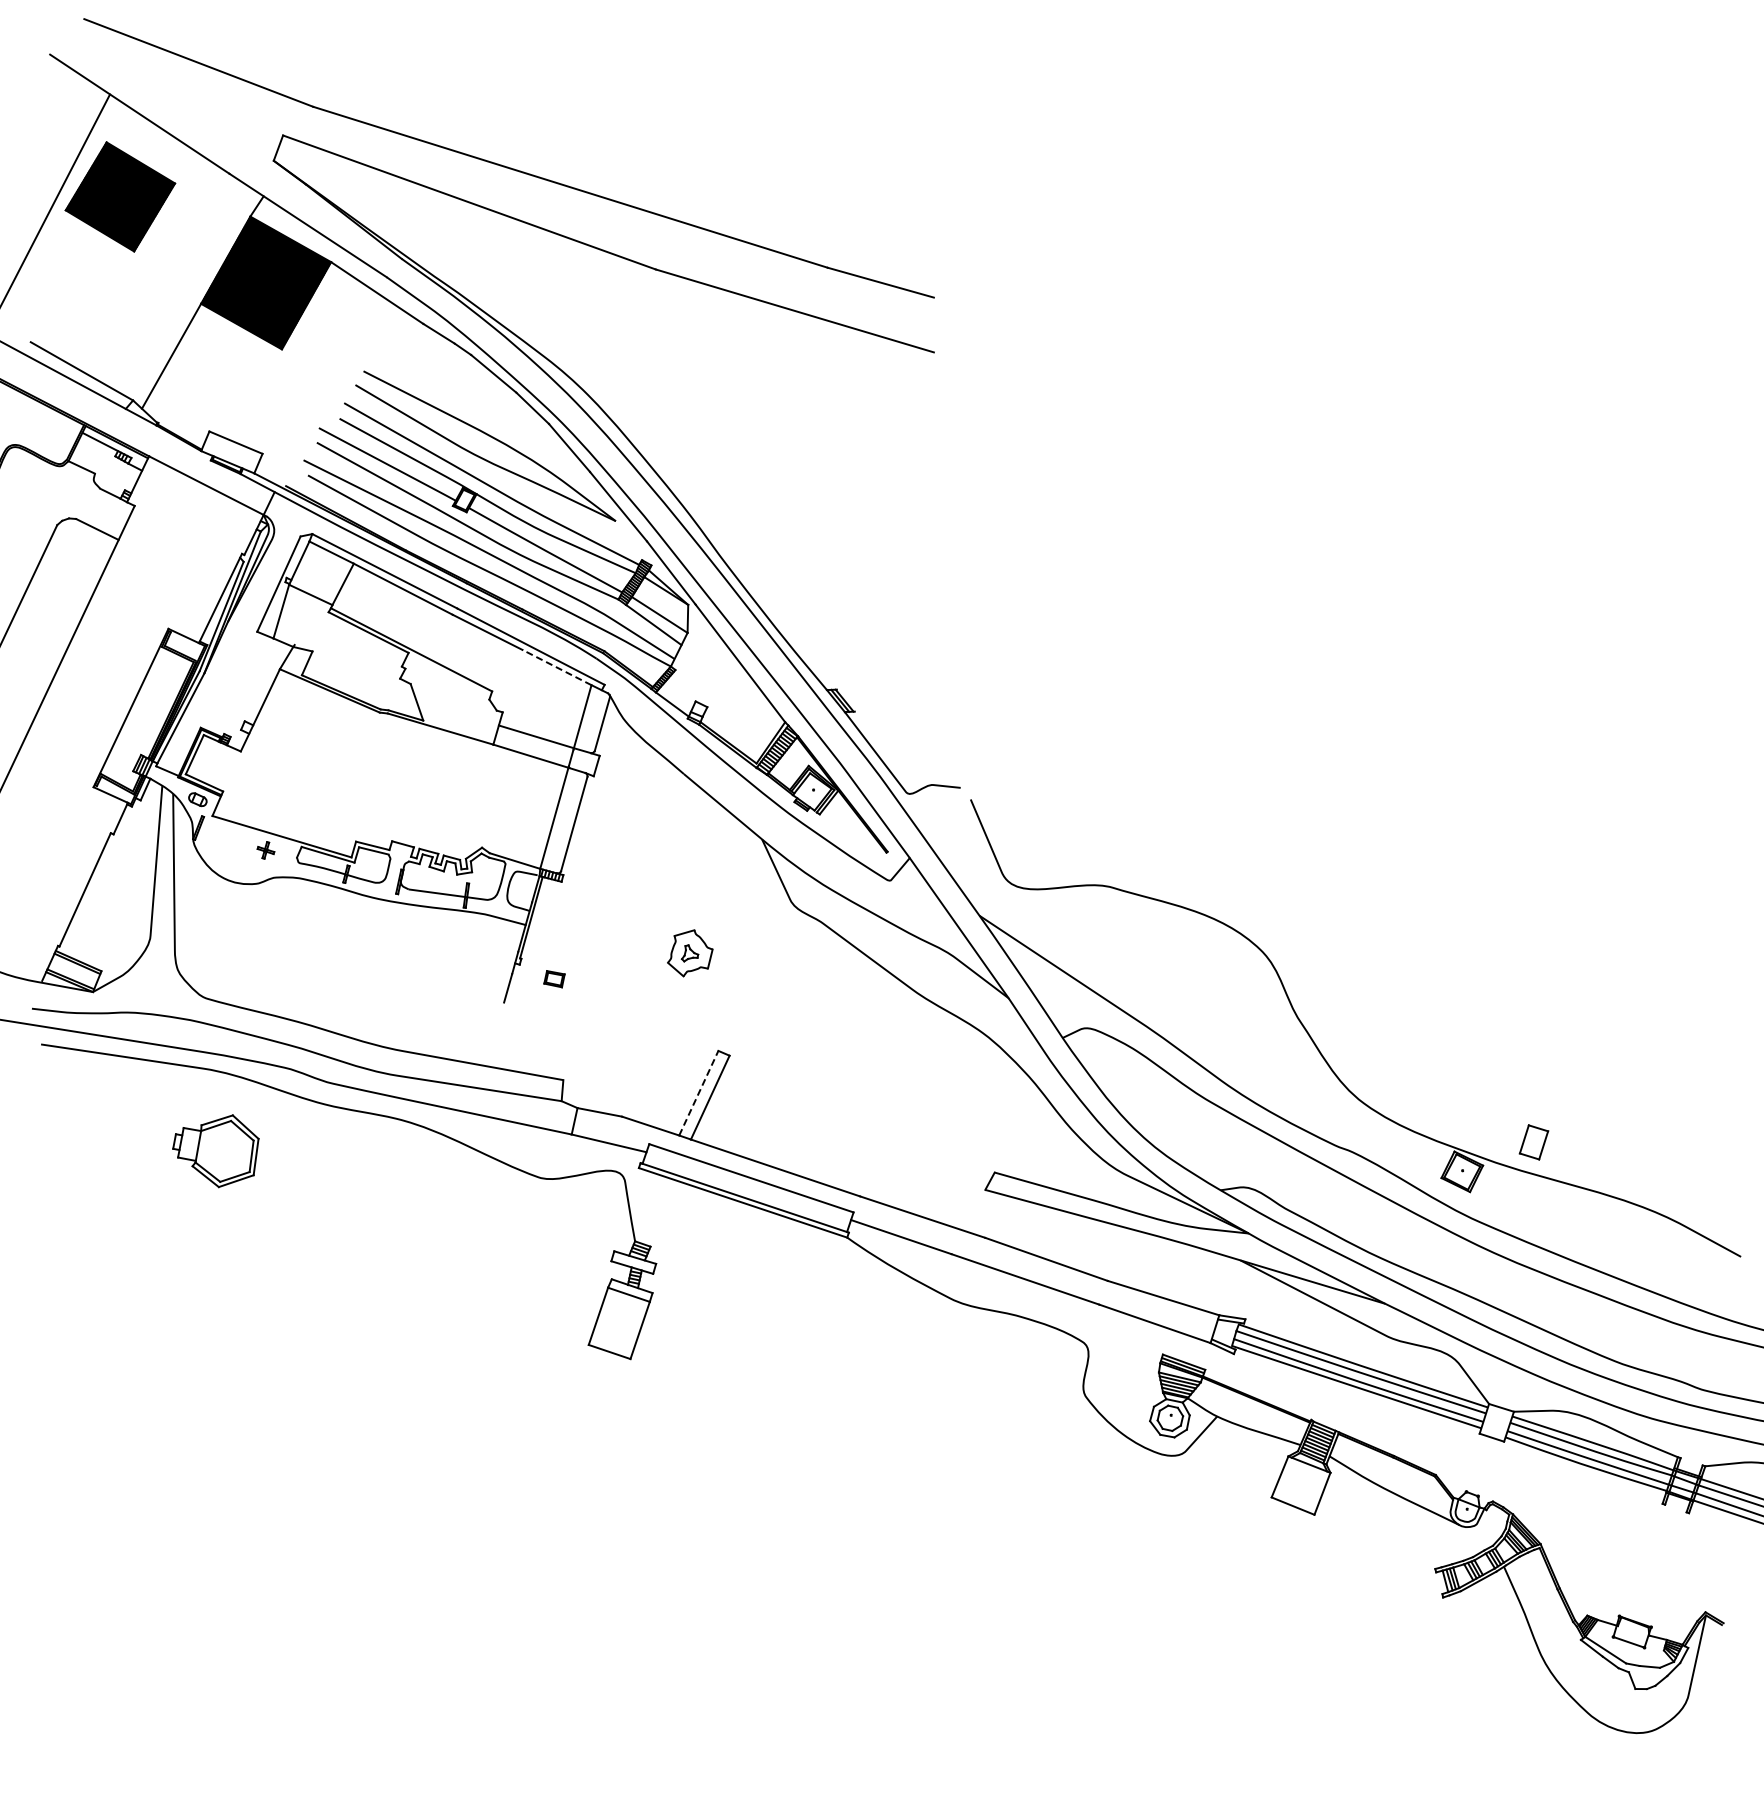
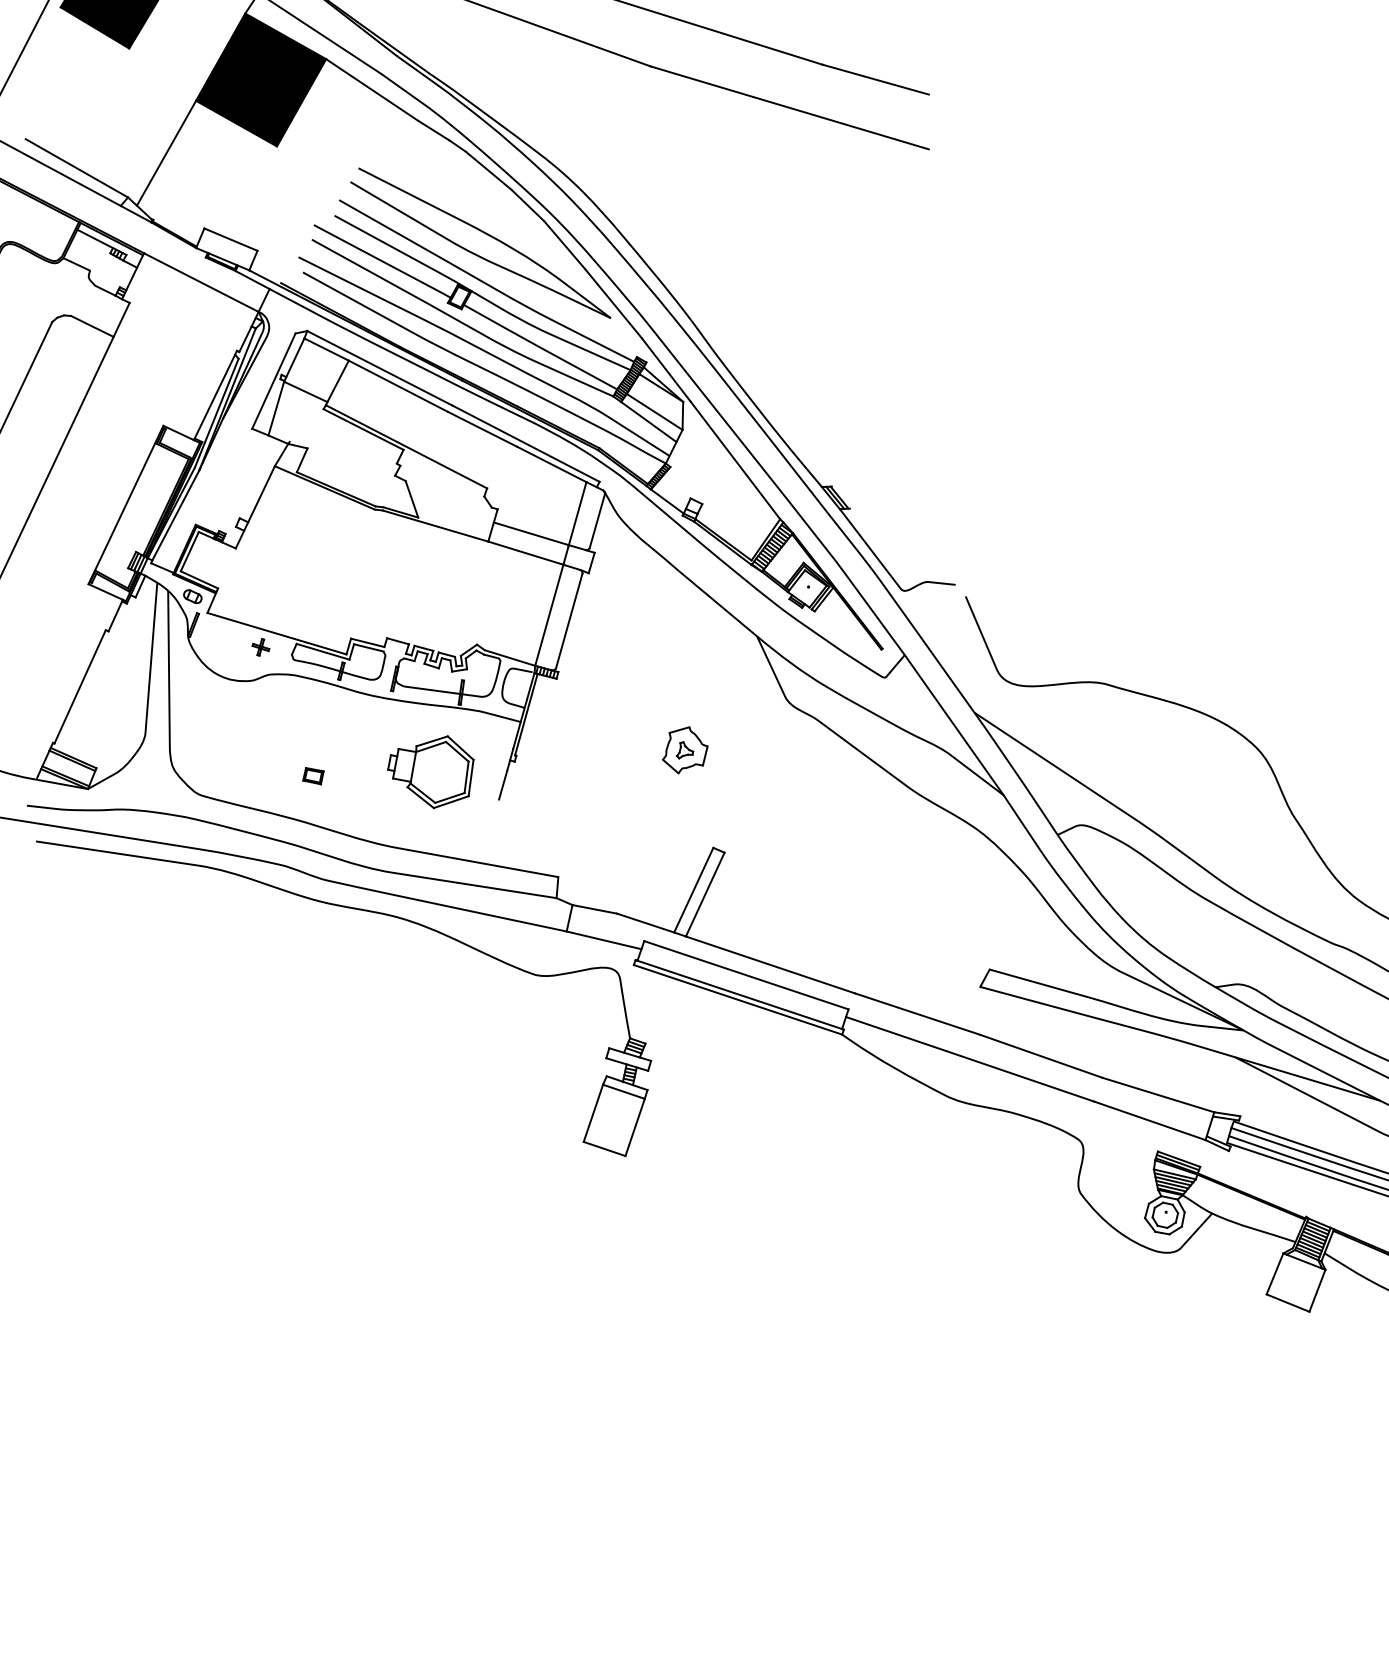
line: (556, 667) -> (551, 464), dashed -> solid
part: (554, 979) -> (313, 776), moved
line: (698, 1093) -> (693, 890), dashed -> solid
part: (215, 1151) -> (430, 772), moved

